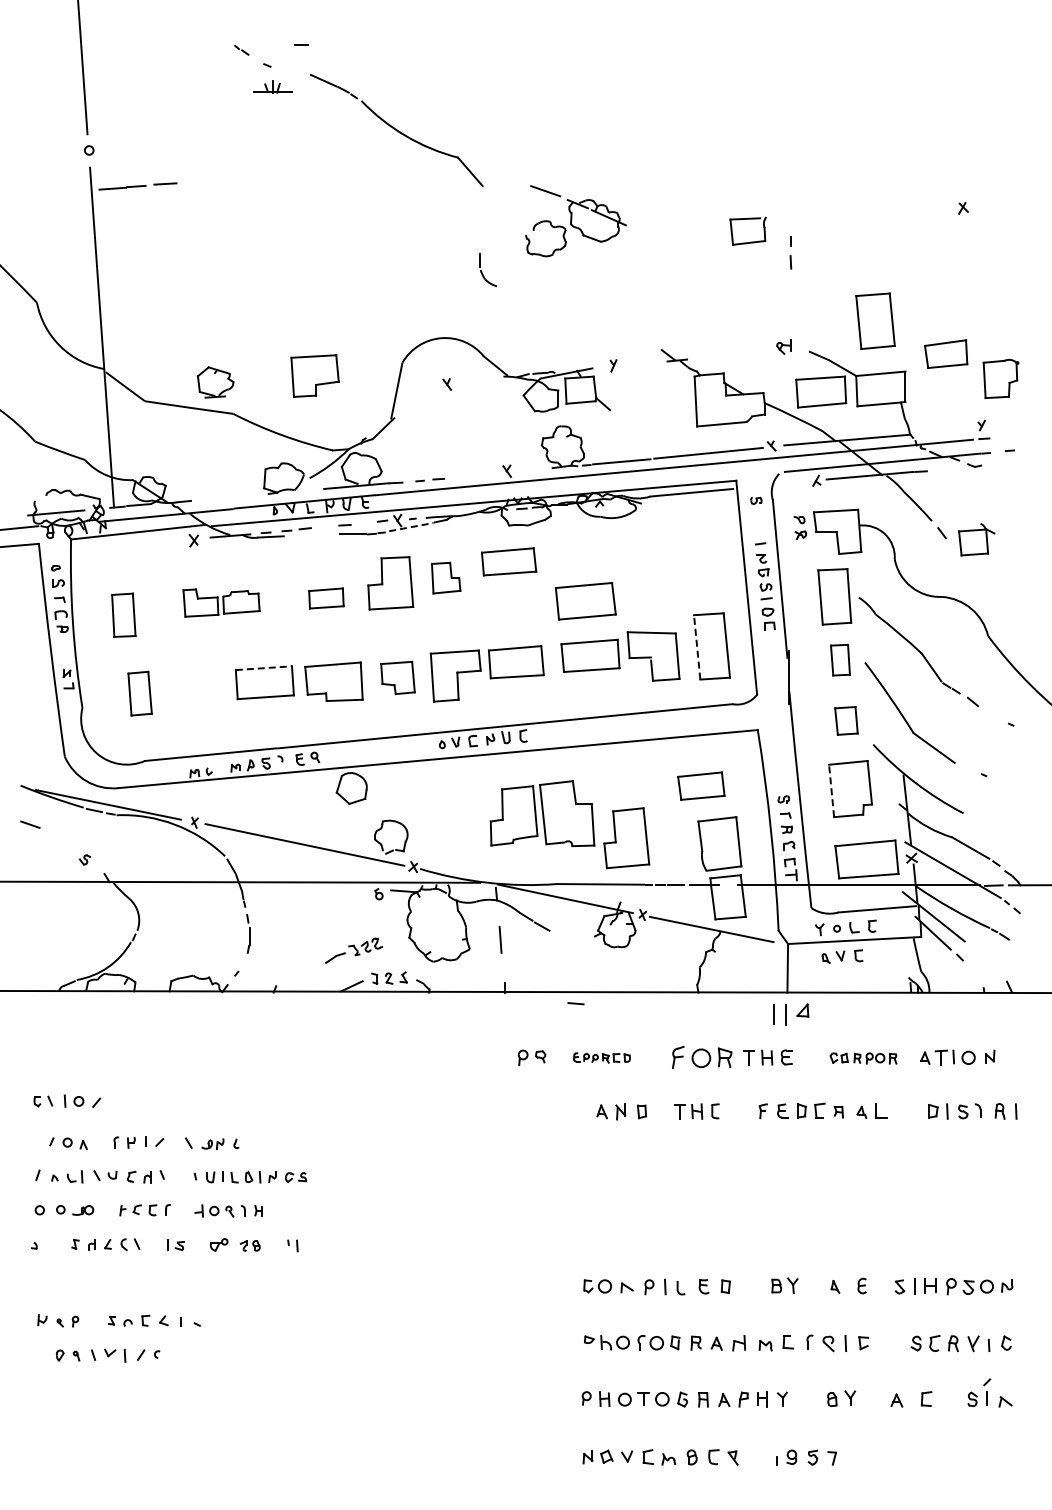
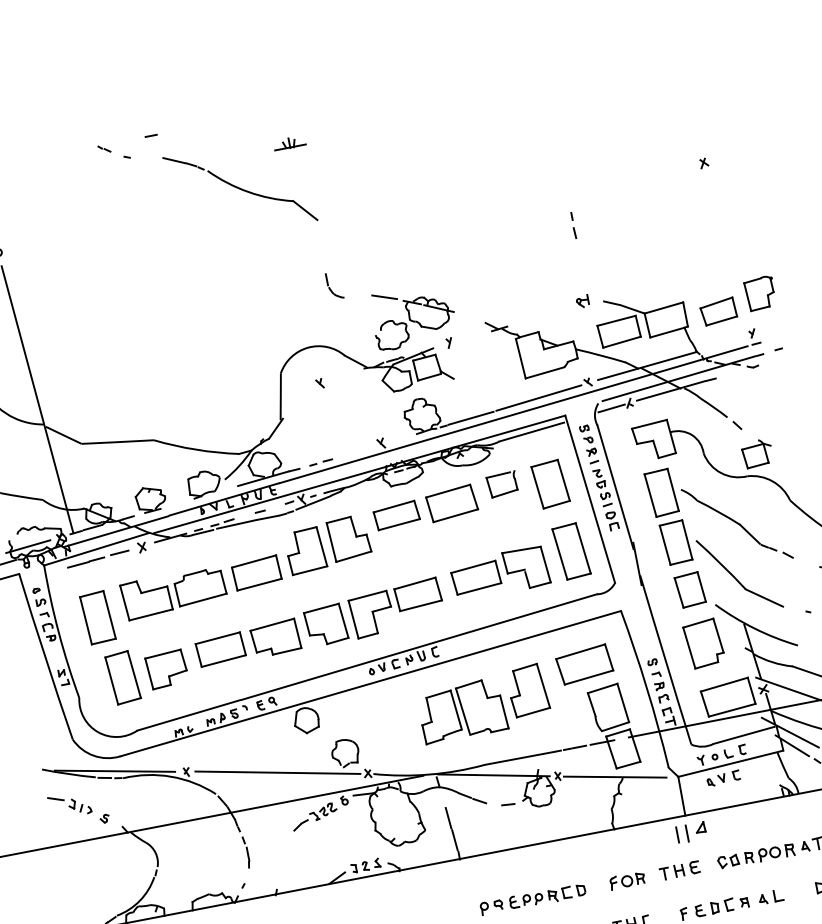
part: (272, 86) -> (289, 143), moved
part: (137, 186) -> (97, 559), moved
part: (747, 219) -> (500, 475), moved
part: (575, 221) -> (413, 316), moved
part: (875, 320) -> (550, 483), moved
part: (946, 353) -> (718, 311), moved
part: (314, 375) -> (166, 669), moved
part: (215, 382) -> (150, 499), moved
line: (793, 482) -> (611, 408), added
line: (411, 527) -> (313, 503), dashed -> solid
part: (800, 527) -> (590, 446), moved
line: (313, 534) -> (236, 523), added
part: (976, 539) -> (757, 453), moved
part: (445, 577) -> (348, 537), size x1.67
part: (326, 598) -> (256, 572), size x1.67
part: (585, 601) -> (451, 503), moved
part: (221, 602) -> (173, 592), size x1.67
part: (123, 615) -> (97, 617), size x1.43
line: (697, 646) -> (560, 553), dashed -> solid
part: (840, 659) -> (676, 541), size x1.67
line: (264, 668) -> (218, 638), dashed -> solid
part: (397, 677) -> (325, 624), size x1.43
part: (139, 693) -> (122, 677), size x1.43
part: (846, 720) -> (690, 589), size x1.43
part: (701, 785) -> (584, 663), size x1.43
line: (831, 790) -> (689, 647), dashed -> solid
part: (626, 838) -> (527, 690), moved
part: (57, 839) -> (79, 806), added
part: (354, 950) -> (314, 816), moved
line: (503, 967) -> (455, 839), added
line: (575, 1003) -> (507, 804), moved
part: (601, 1057) -> (547, 896), size x1.67
part: (702, 1057) -> (627, 880), size x0.71
part: (863, 1058) -> (756, 856), size x1.43

